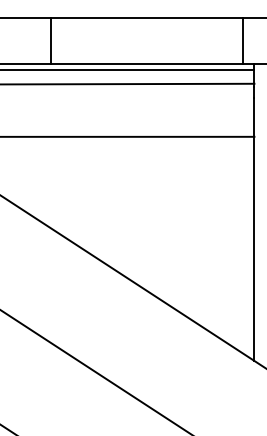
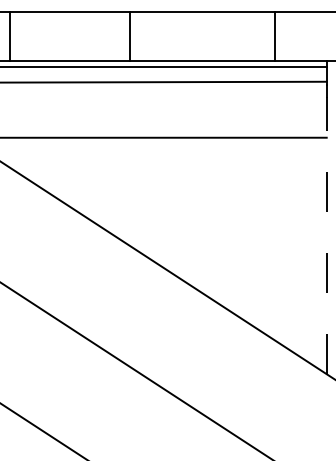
line: (50, 40) -> (129, 36), moved
line: (242, 40) -> (275, 36), moved
line: (254, 229) -> (326, 235), solid -> dashed

